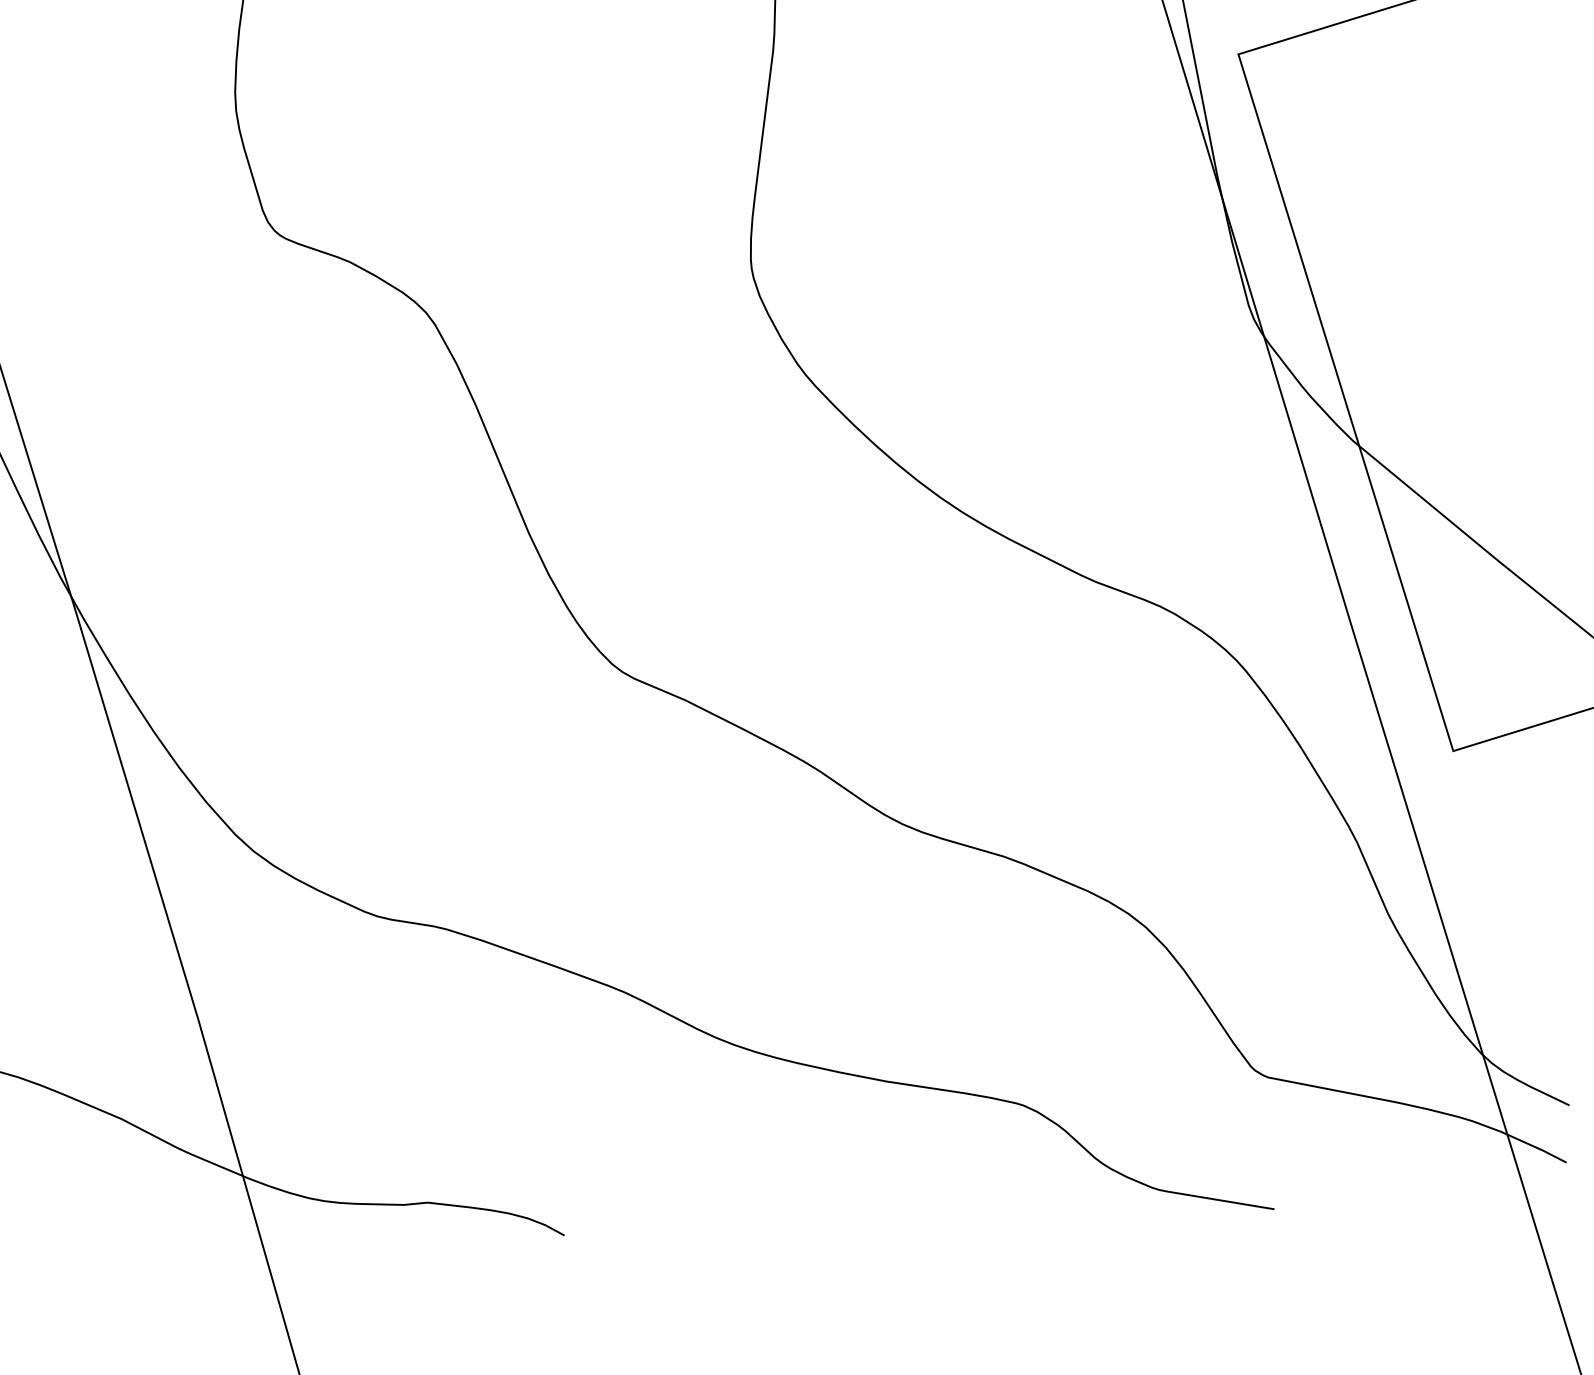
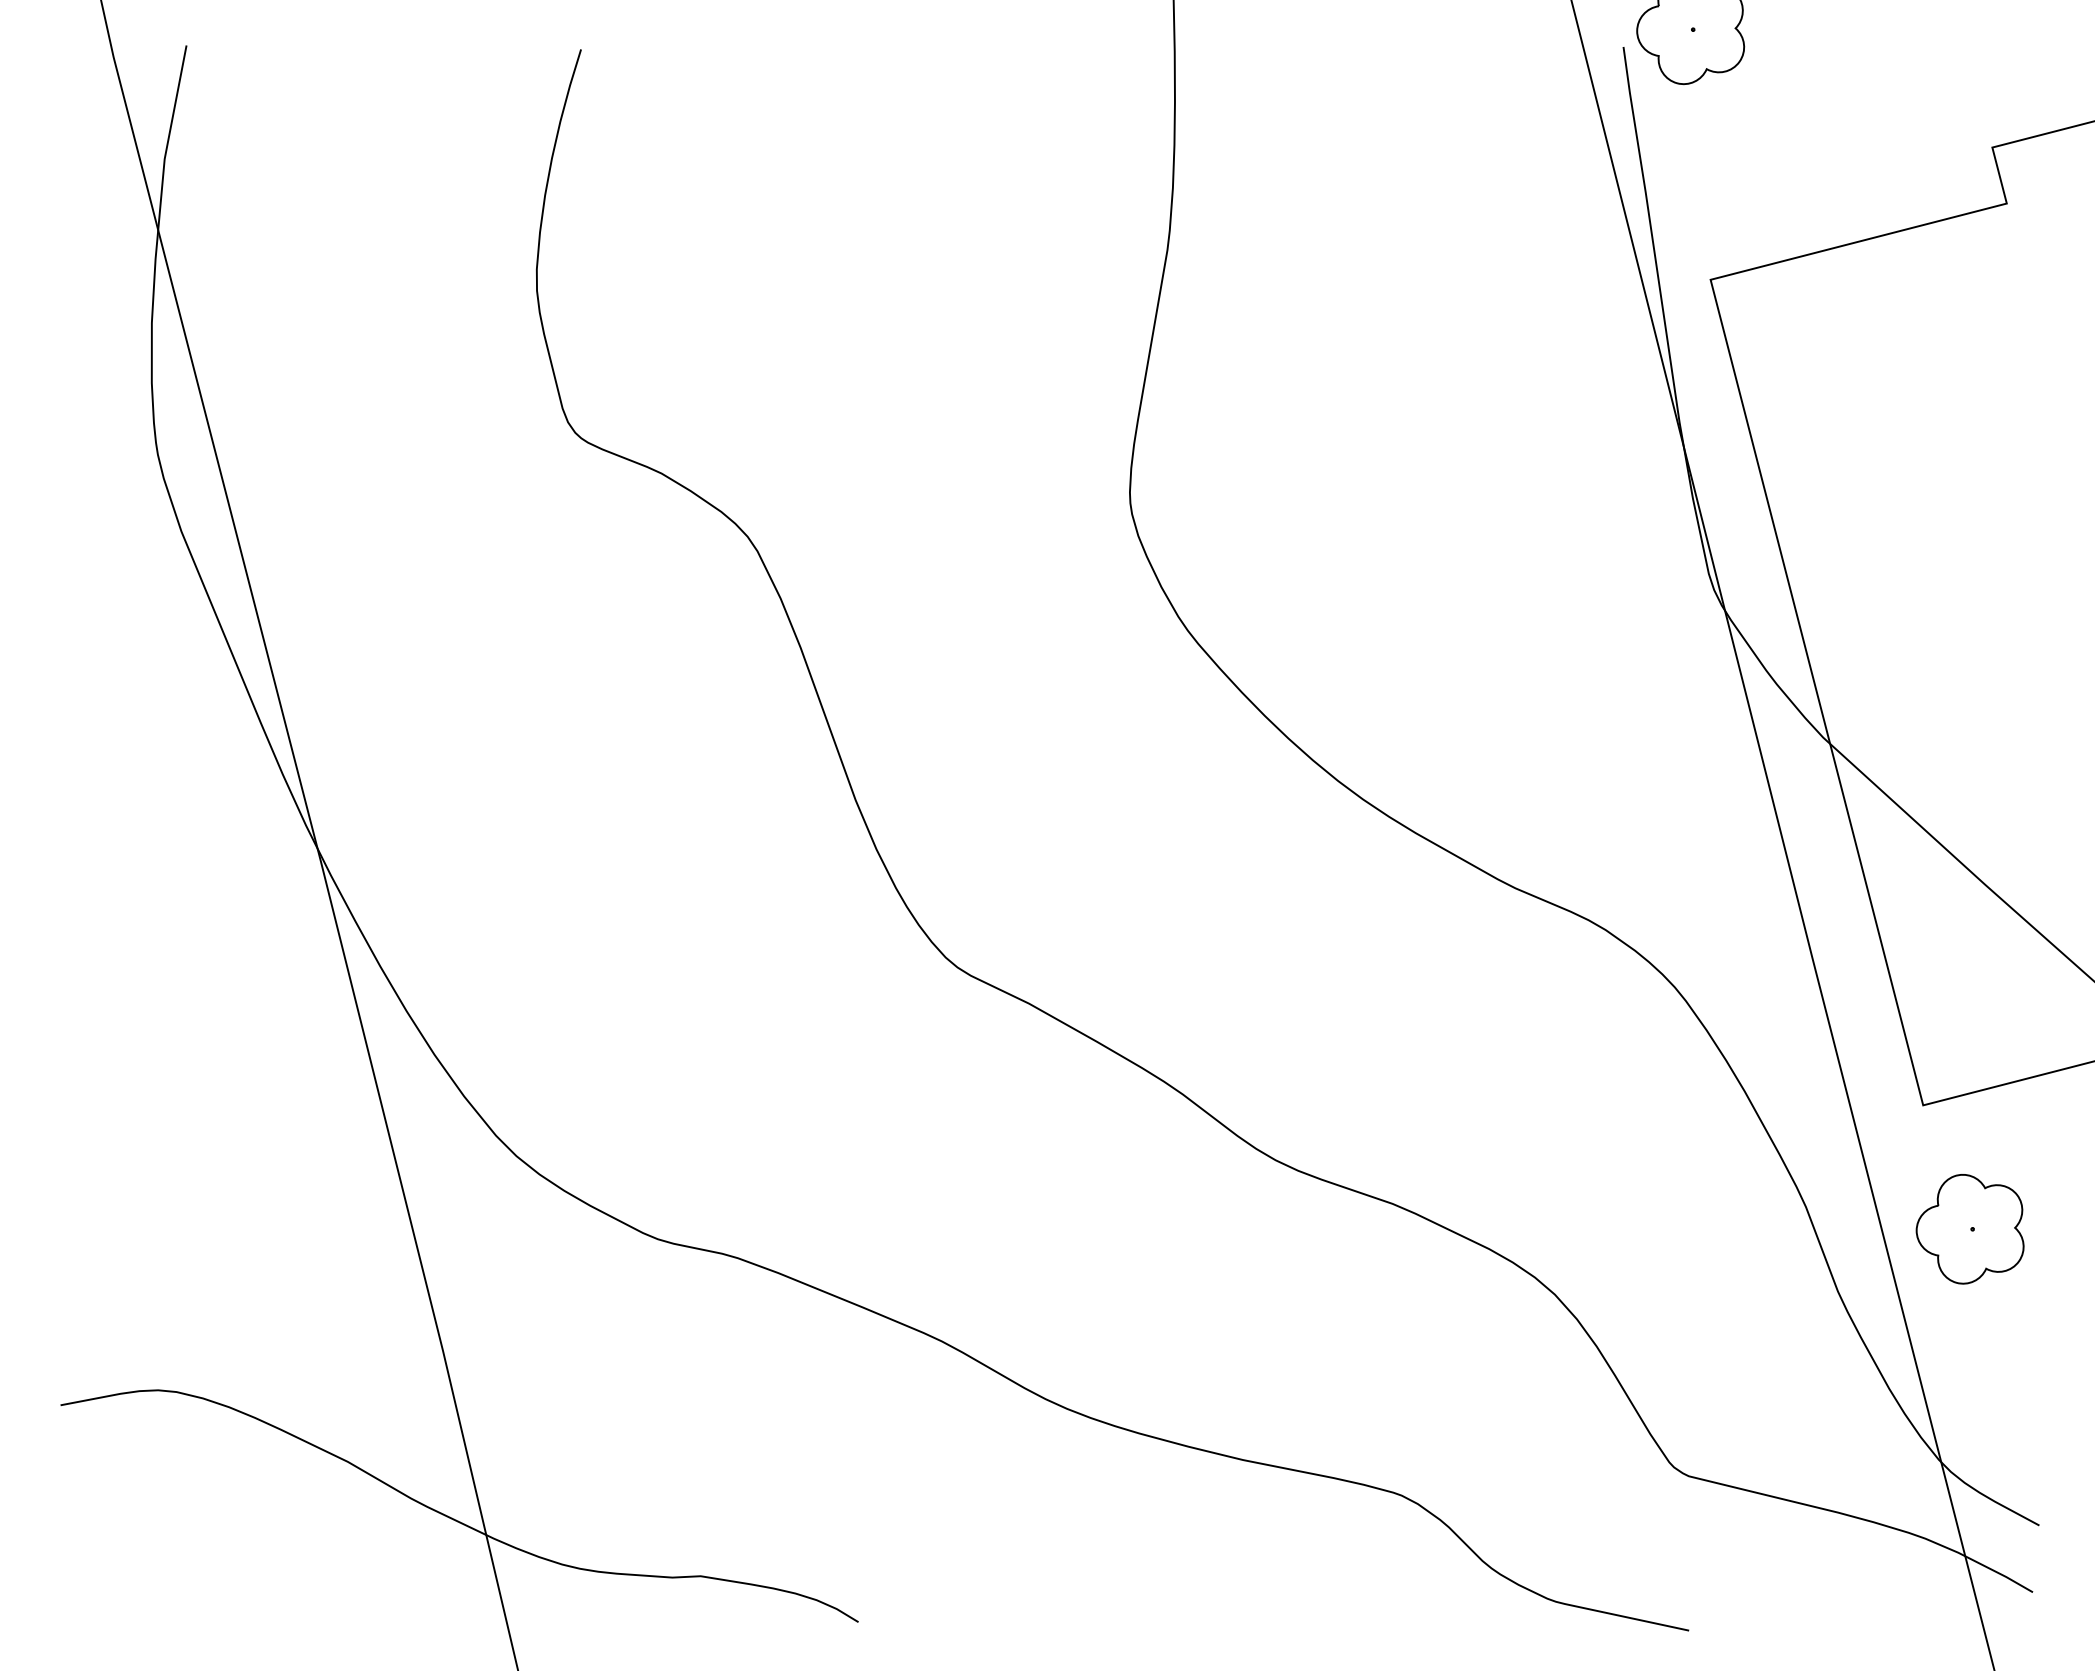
part: (1497, 855) -> (1969, 1229), added

